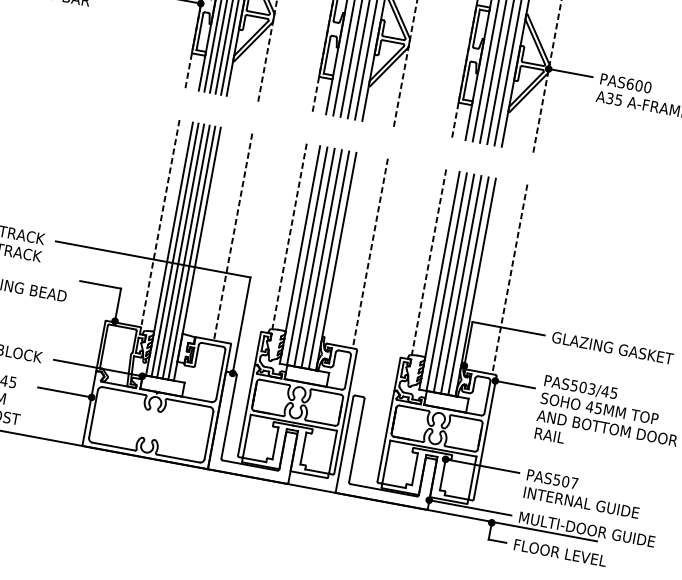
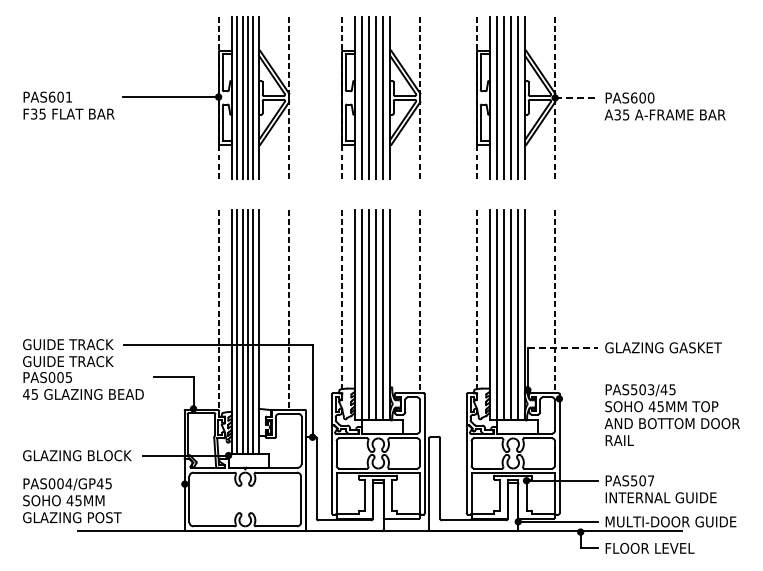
line: (570, 72) -> (576, 97), solid -> dashed
line: (508, 328) -> (562, 347), solid -> dashed
line: (515, 384) -> (578, 398), removed
line: (64, 392) -> (158, 484), removed

